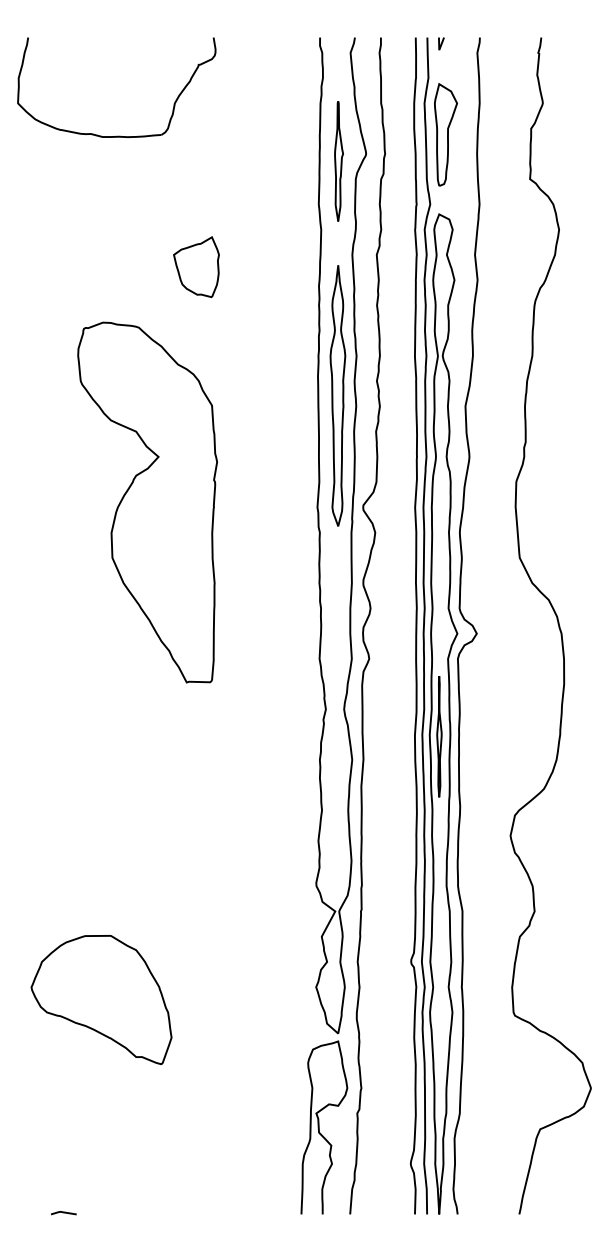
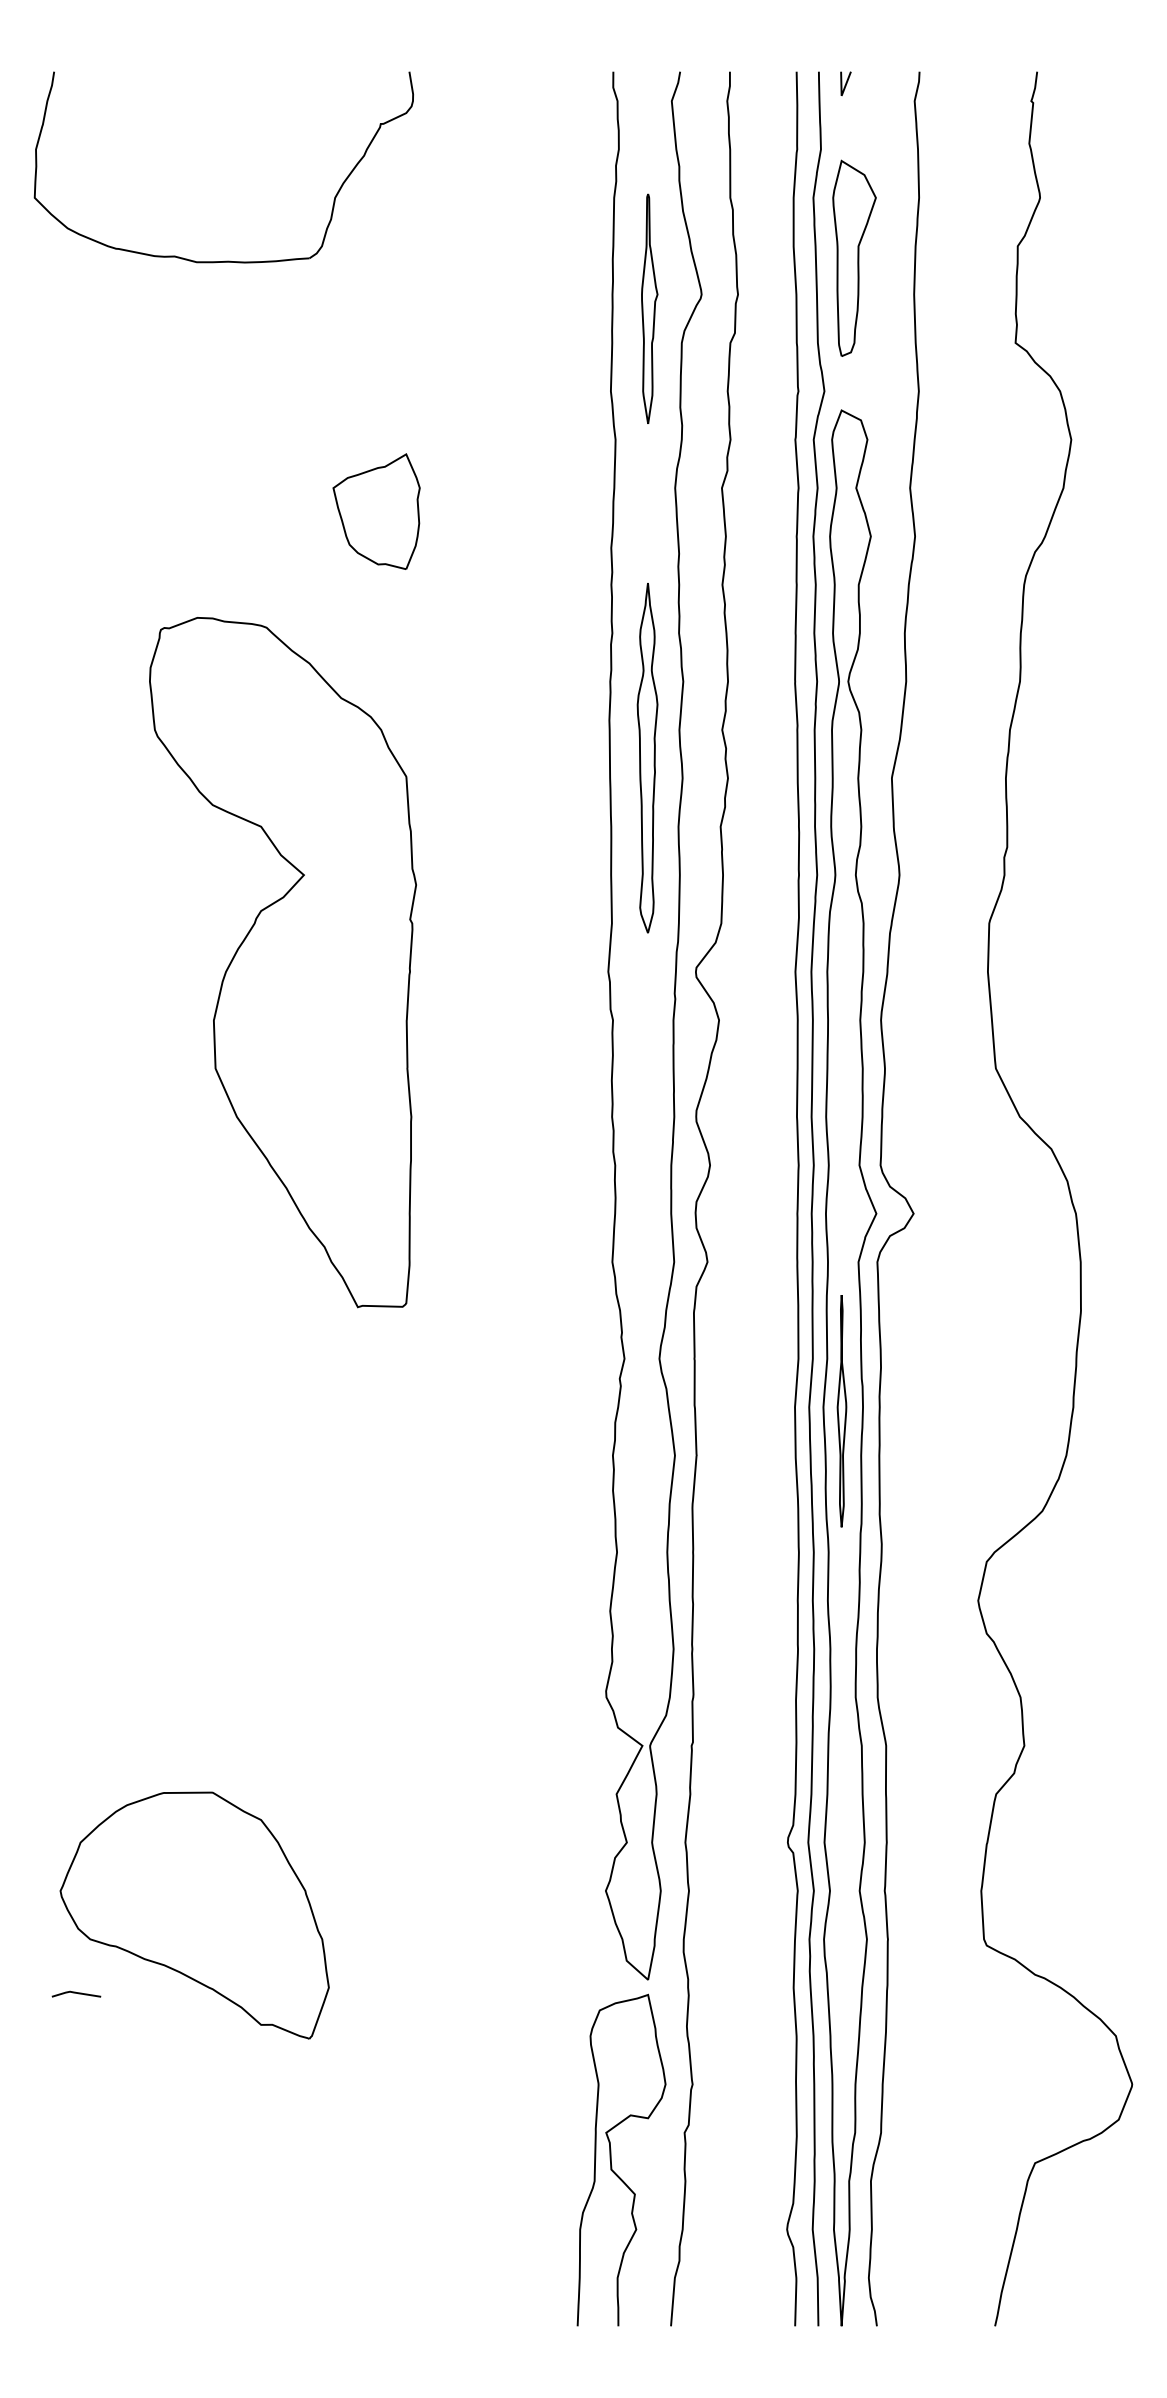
part: (337, 395) -> (646, 757), size x0.7
line: (63, 1213) -> (75, 1994), moved

